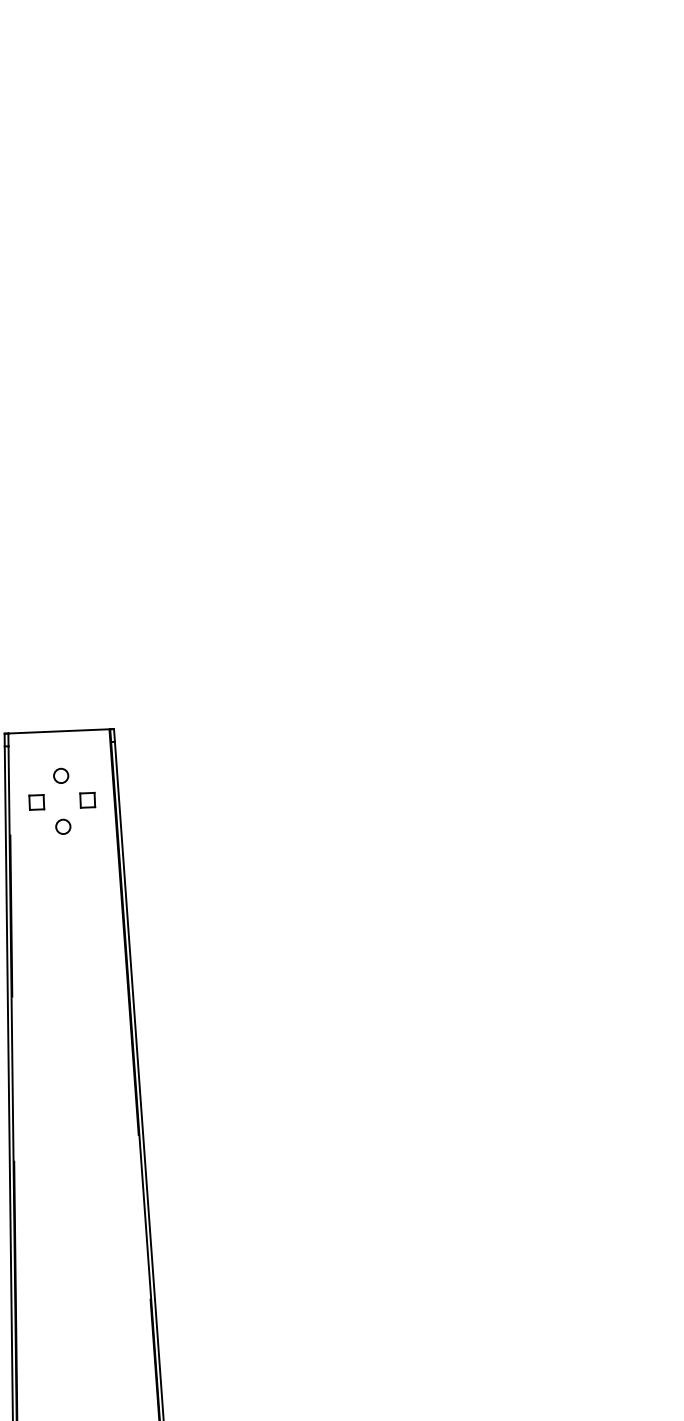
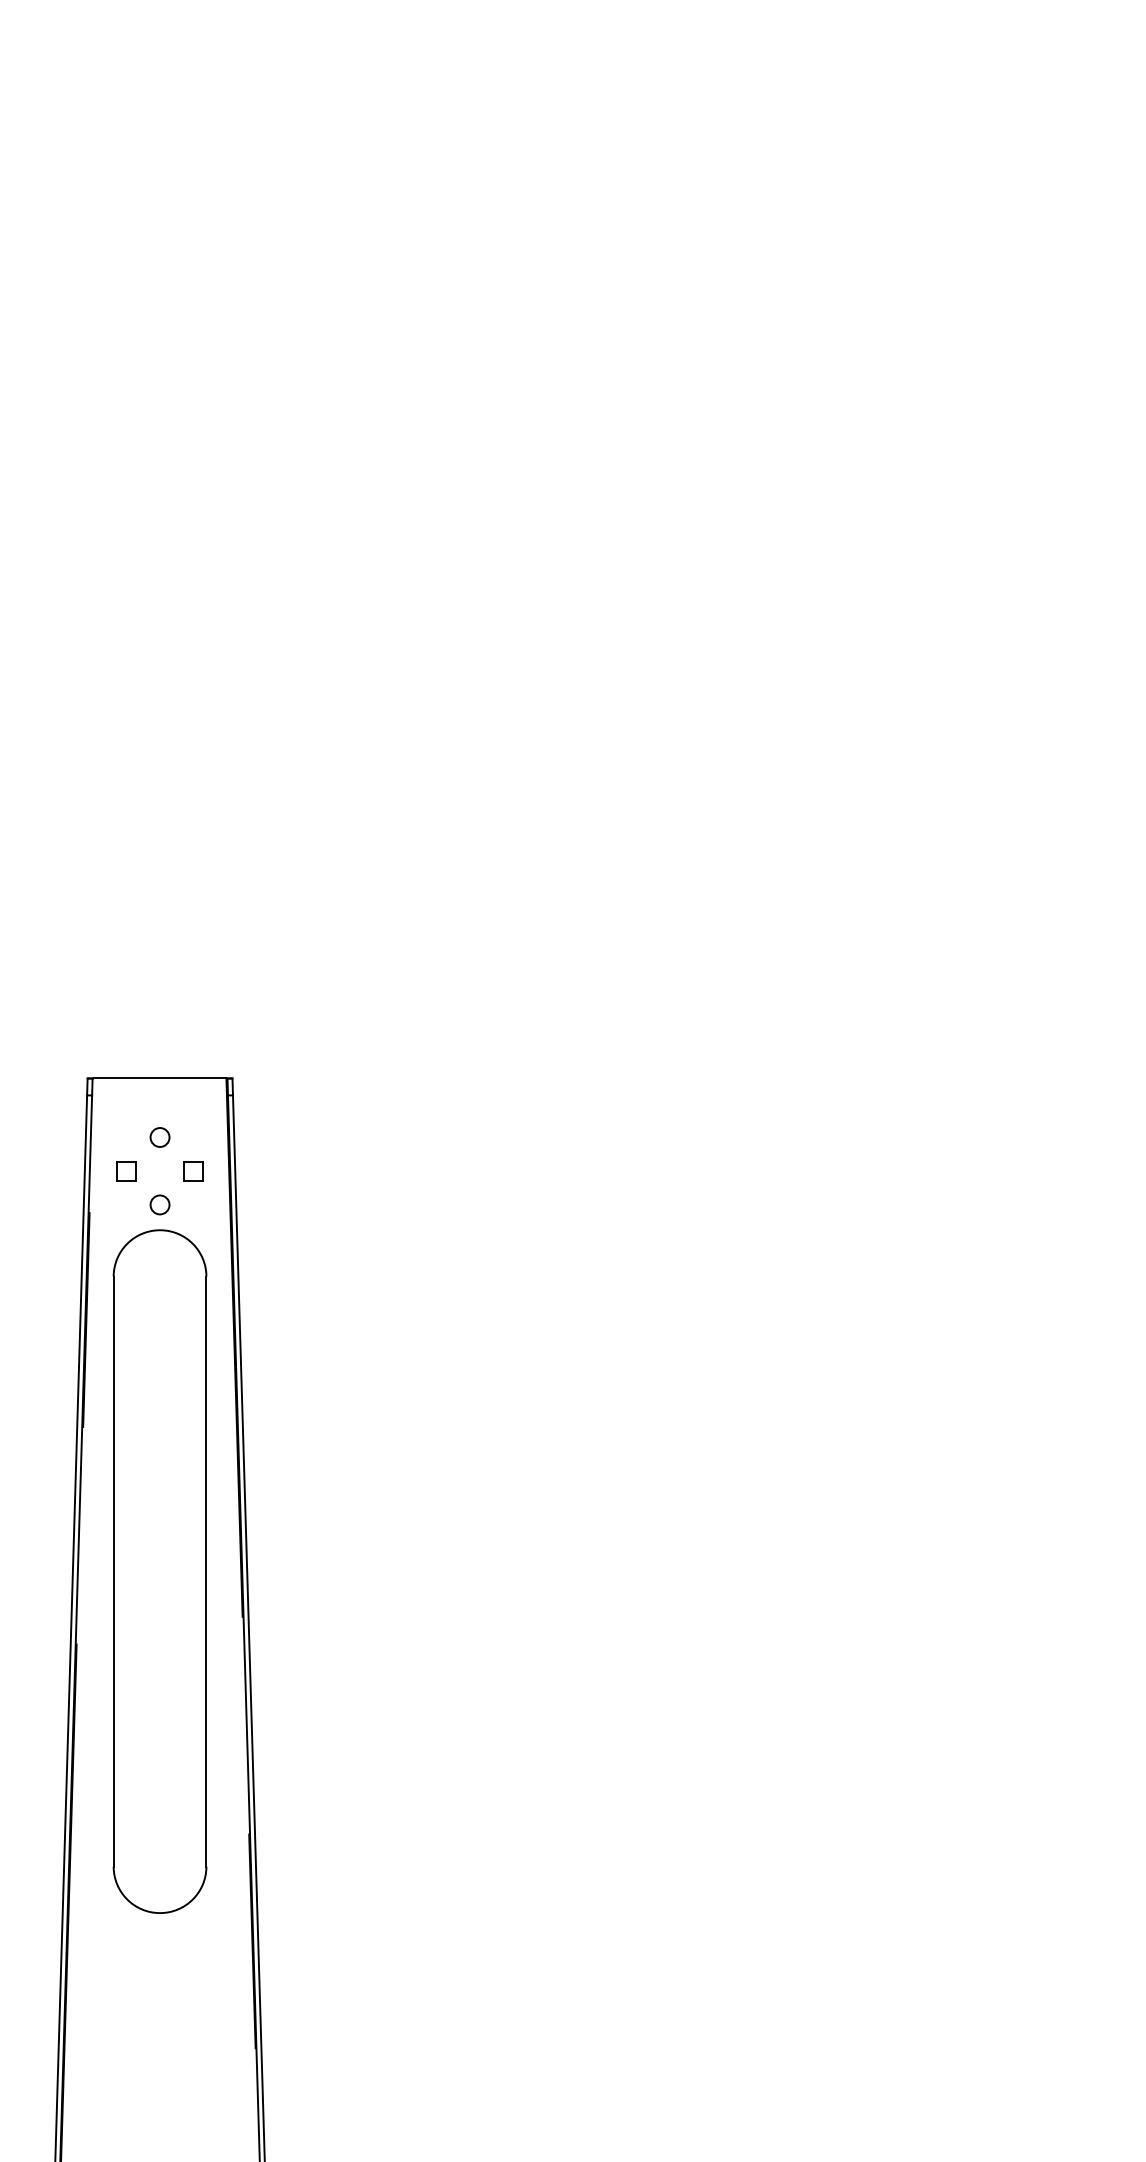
part: (74, 1103) -> (159, 1571), added

